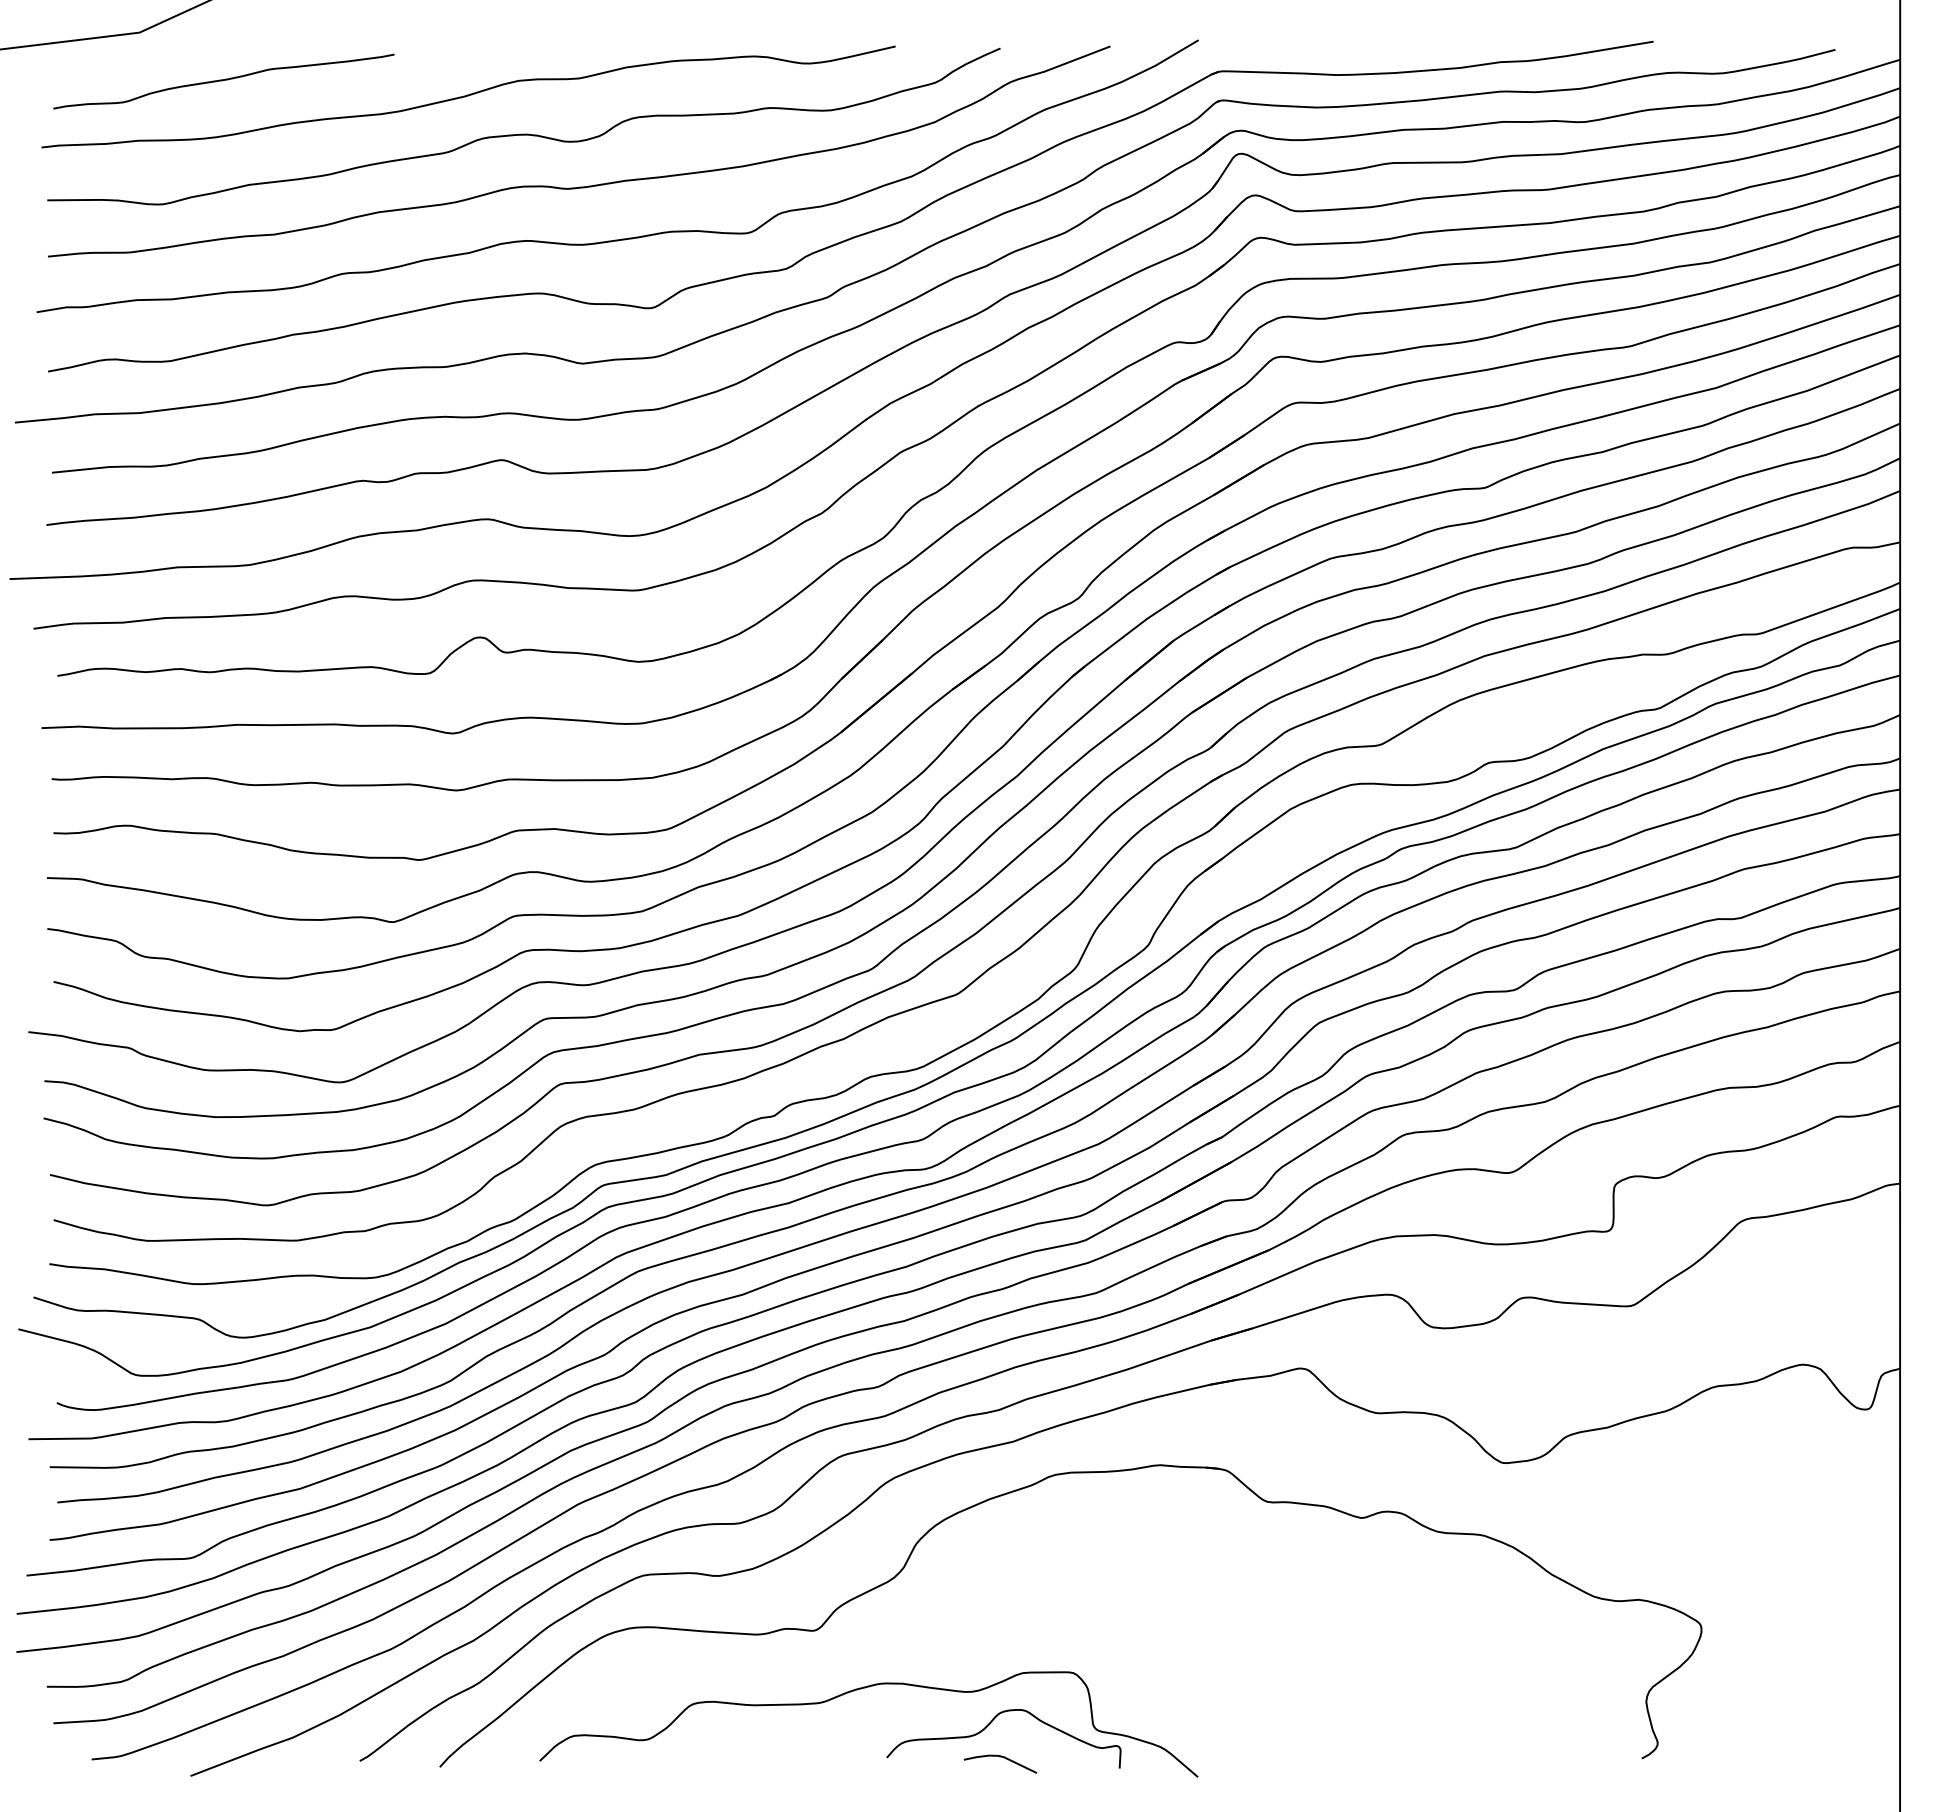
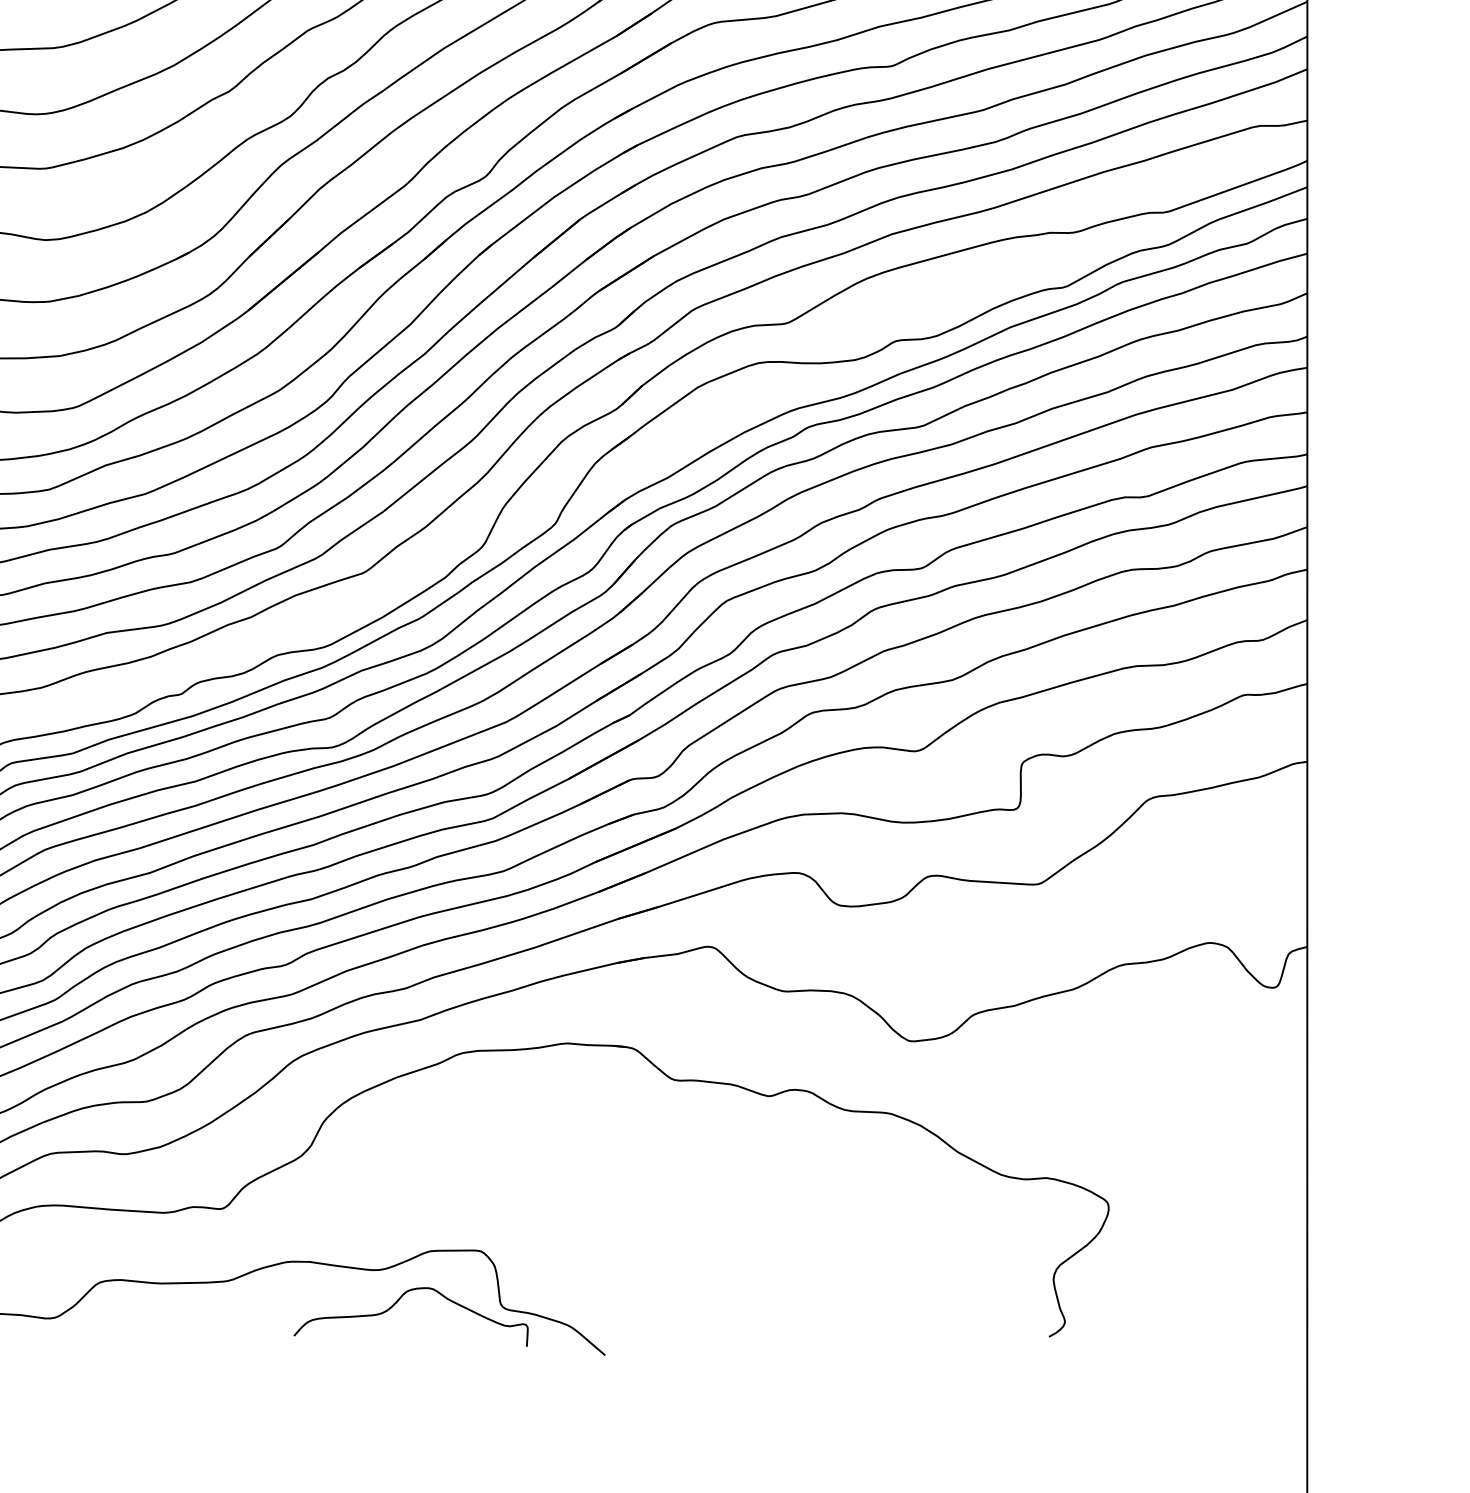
curve: (1000, 1757) -> (407, 1335), removed

